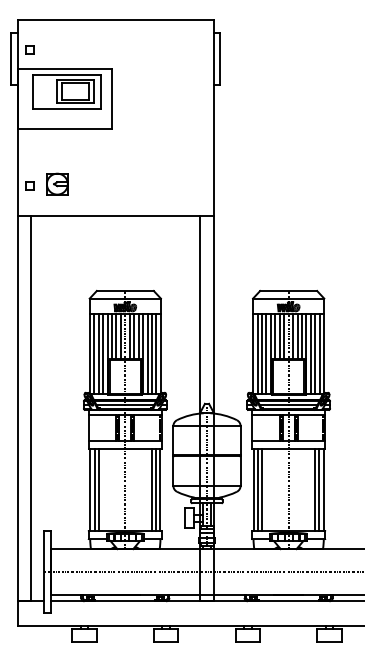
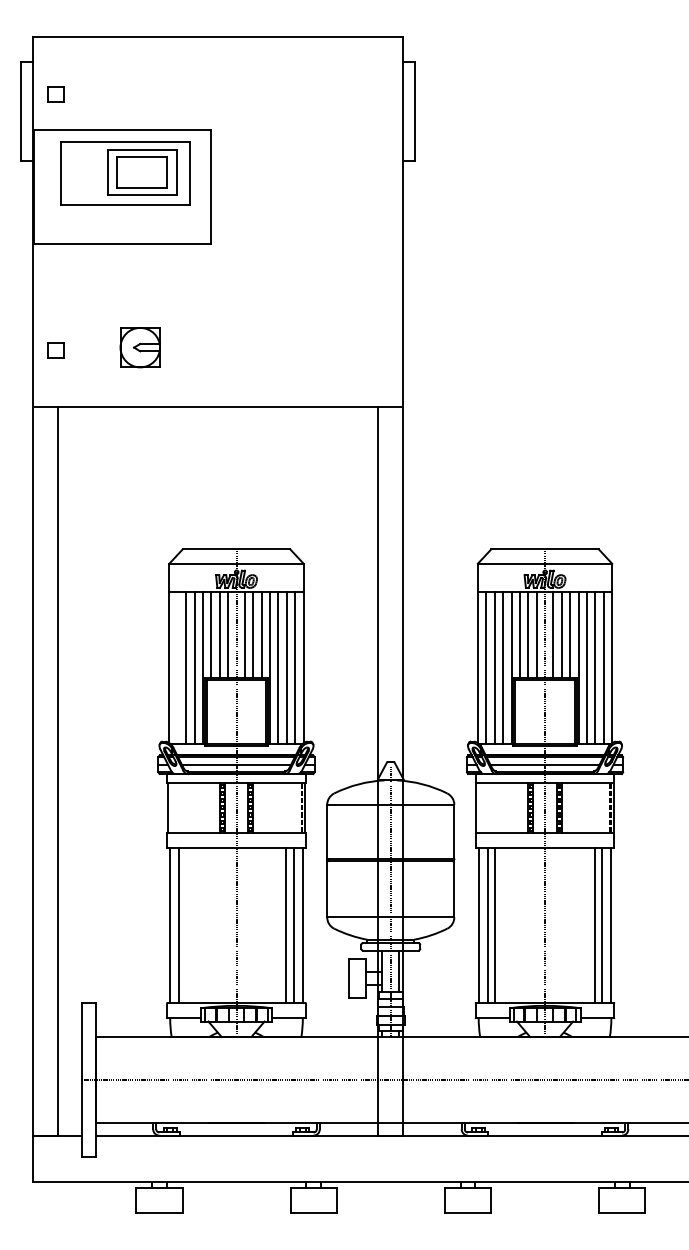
part: (57, 183) -> (140, 346), moved
line: (94, 353) -> (178, 667), removed
line: (99, 490) -> (187, 926), removed

